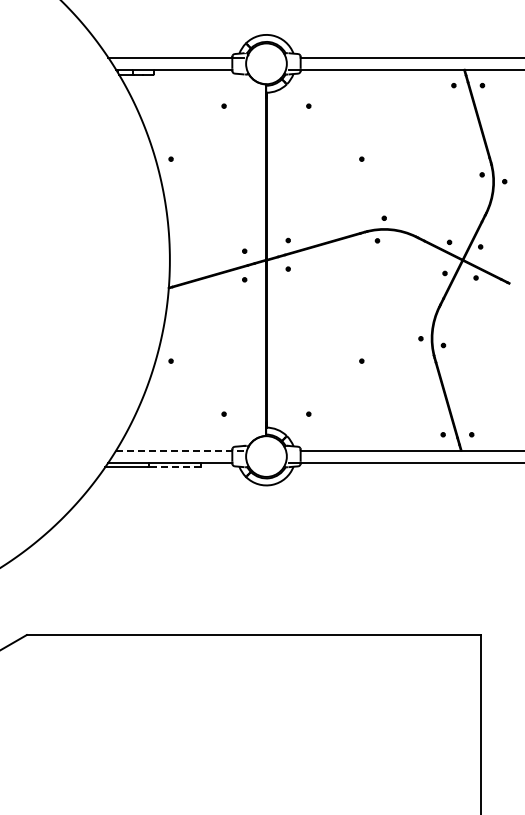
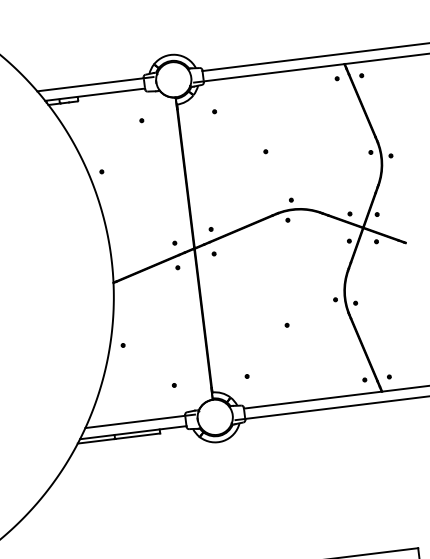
line: (179, 450) -> (139, 421), dashed -> solid
line: (175, 467) -> (138, 436), dashed -> solid

